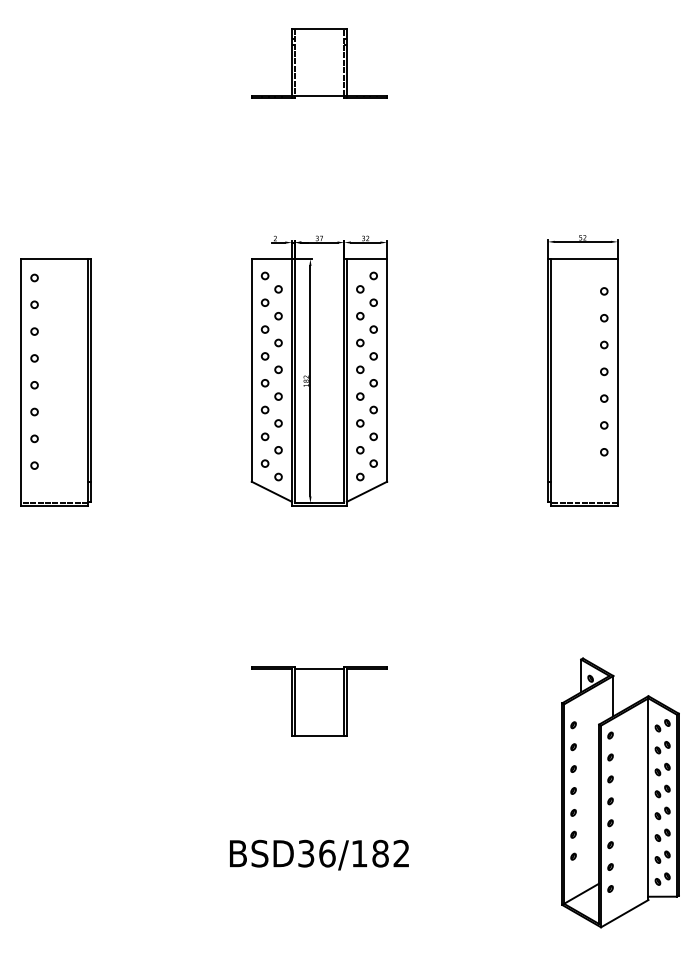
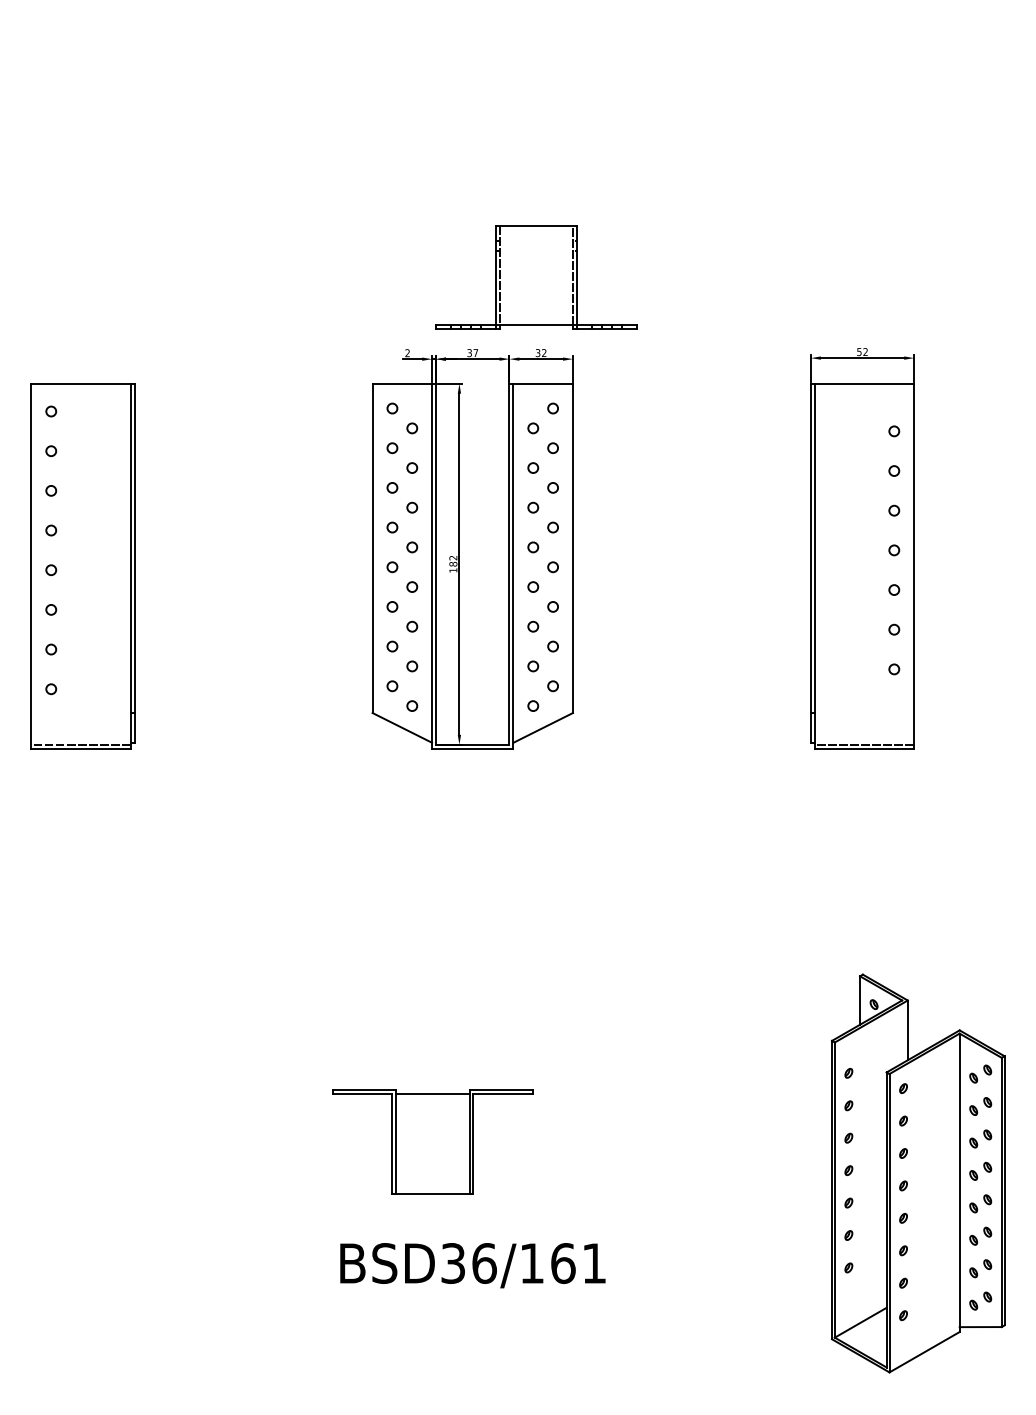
part: (319, 63) -> (536, 277), moved
part: (319, 701) -> (432, 1141), moved
text: (390, 853) -> (577, 1263), BSD36/182 -> BSD36/161

